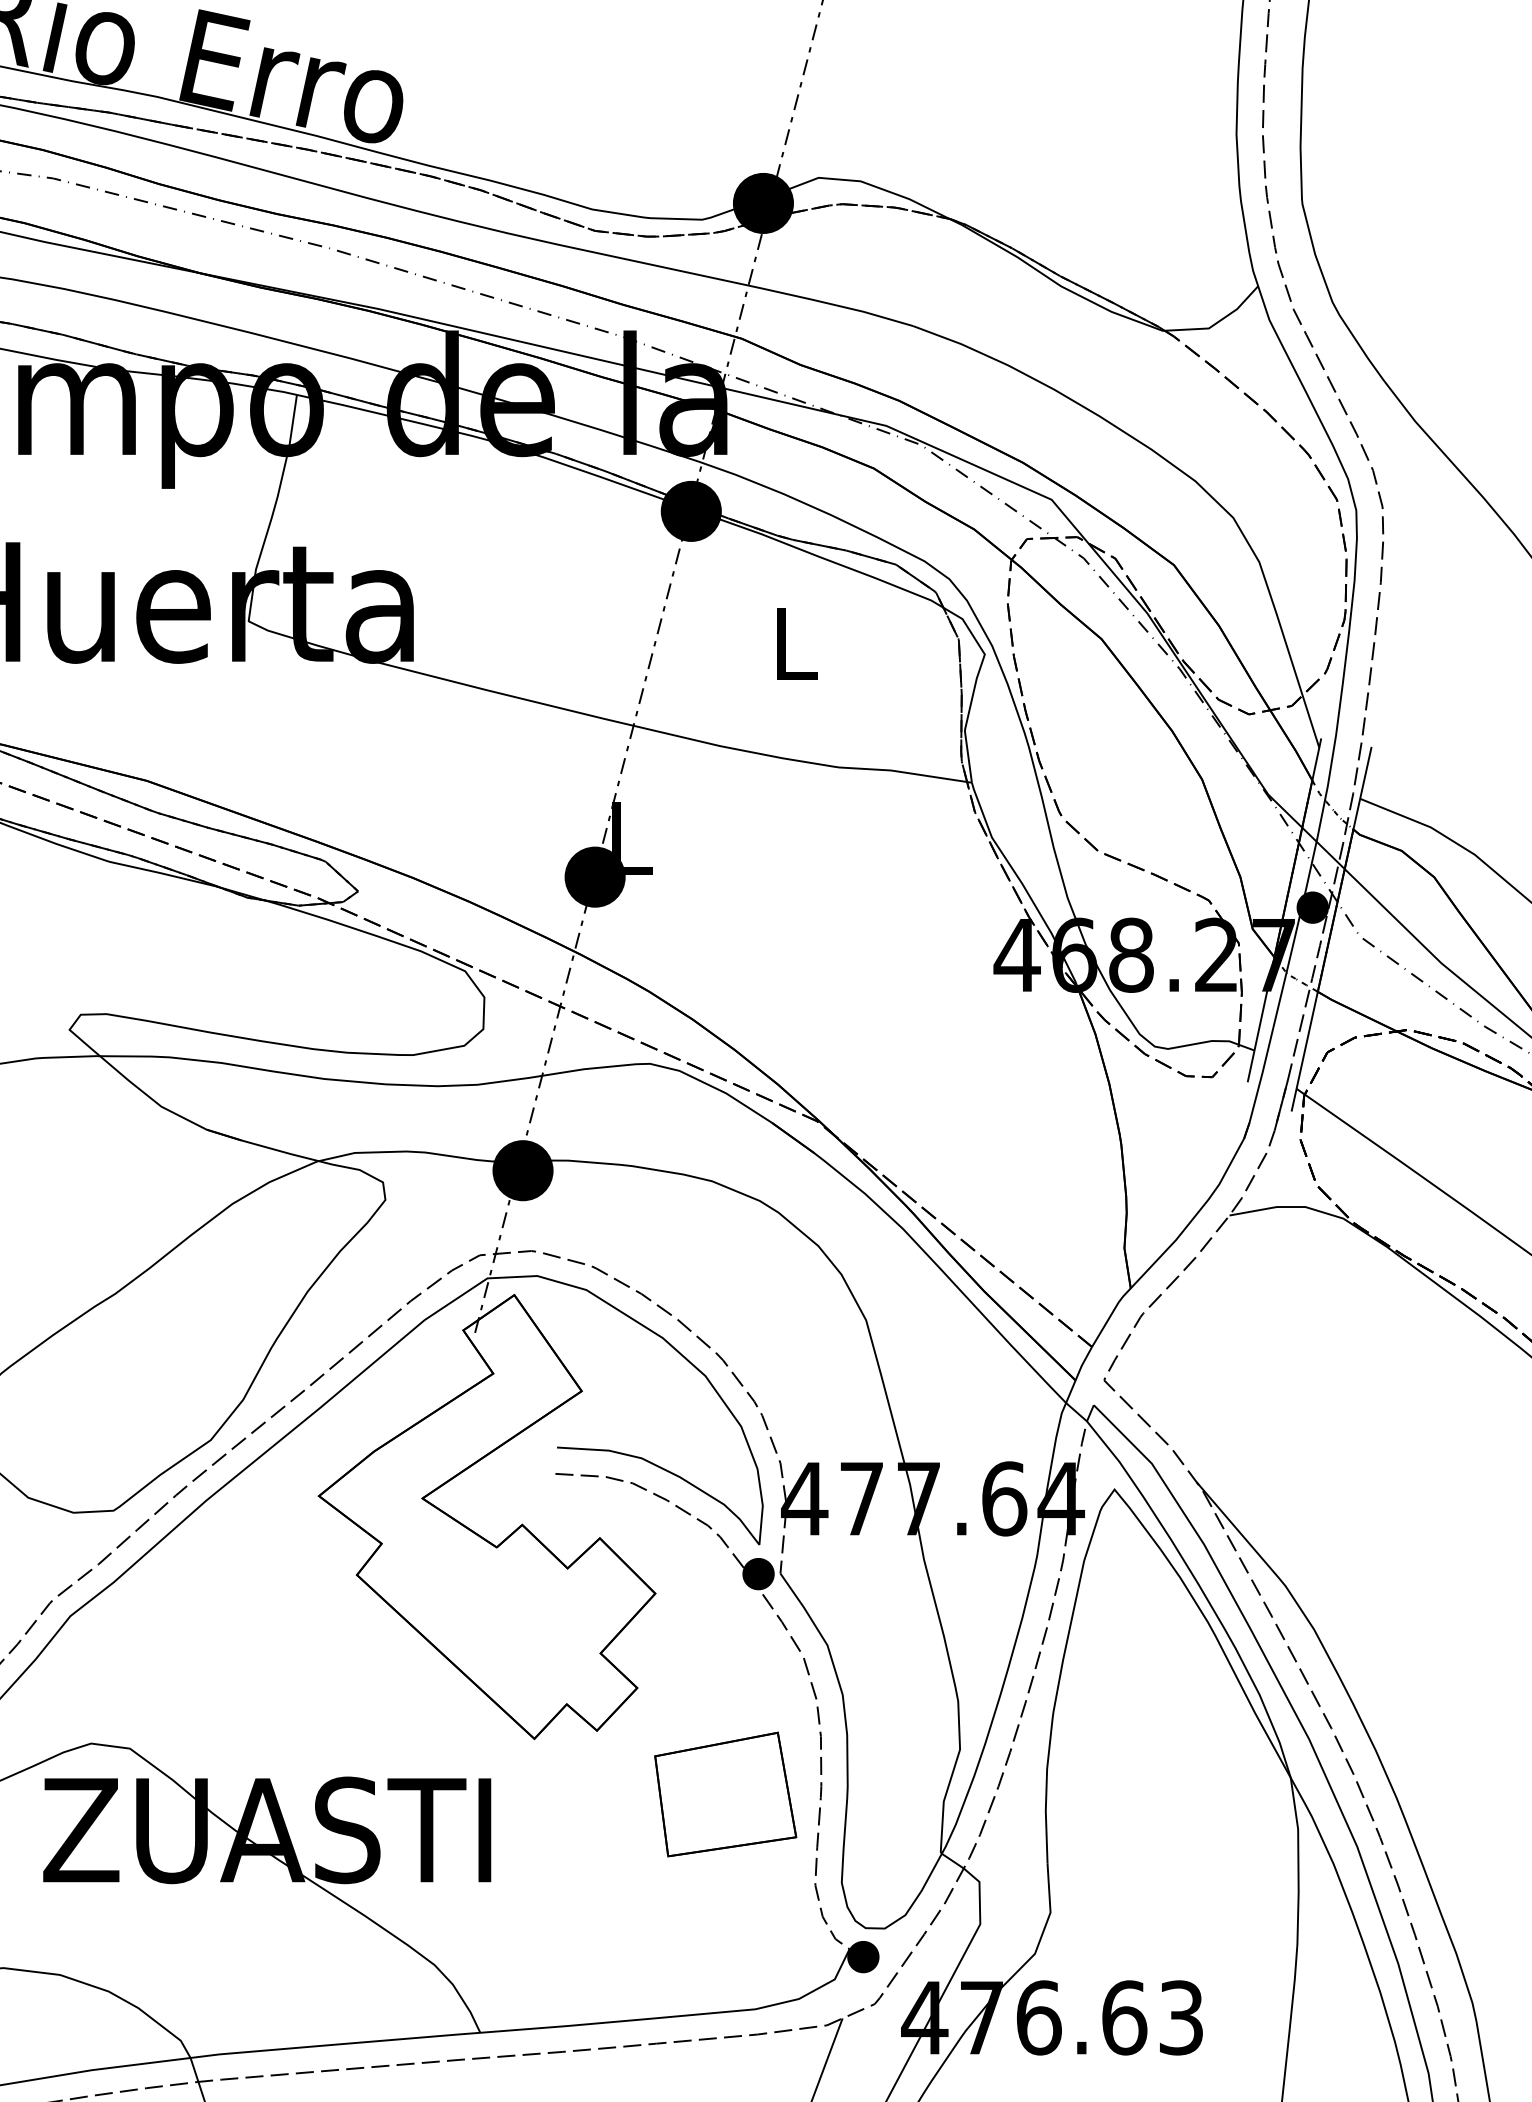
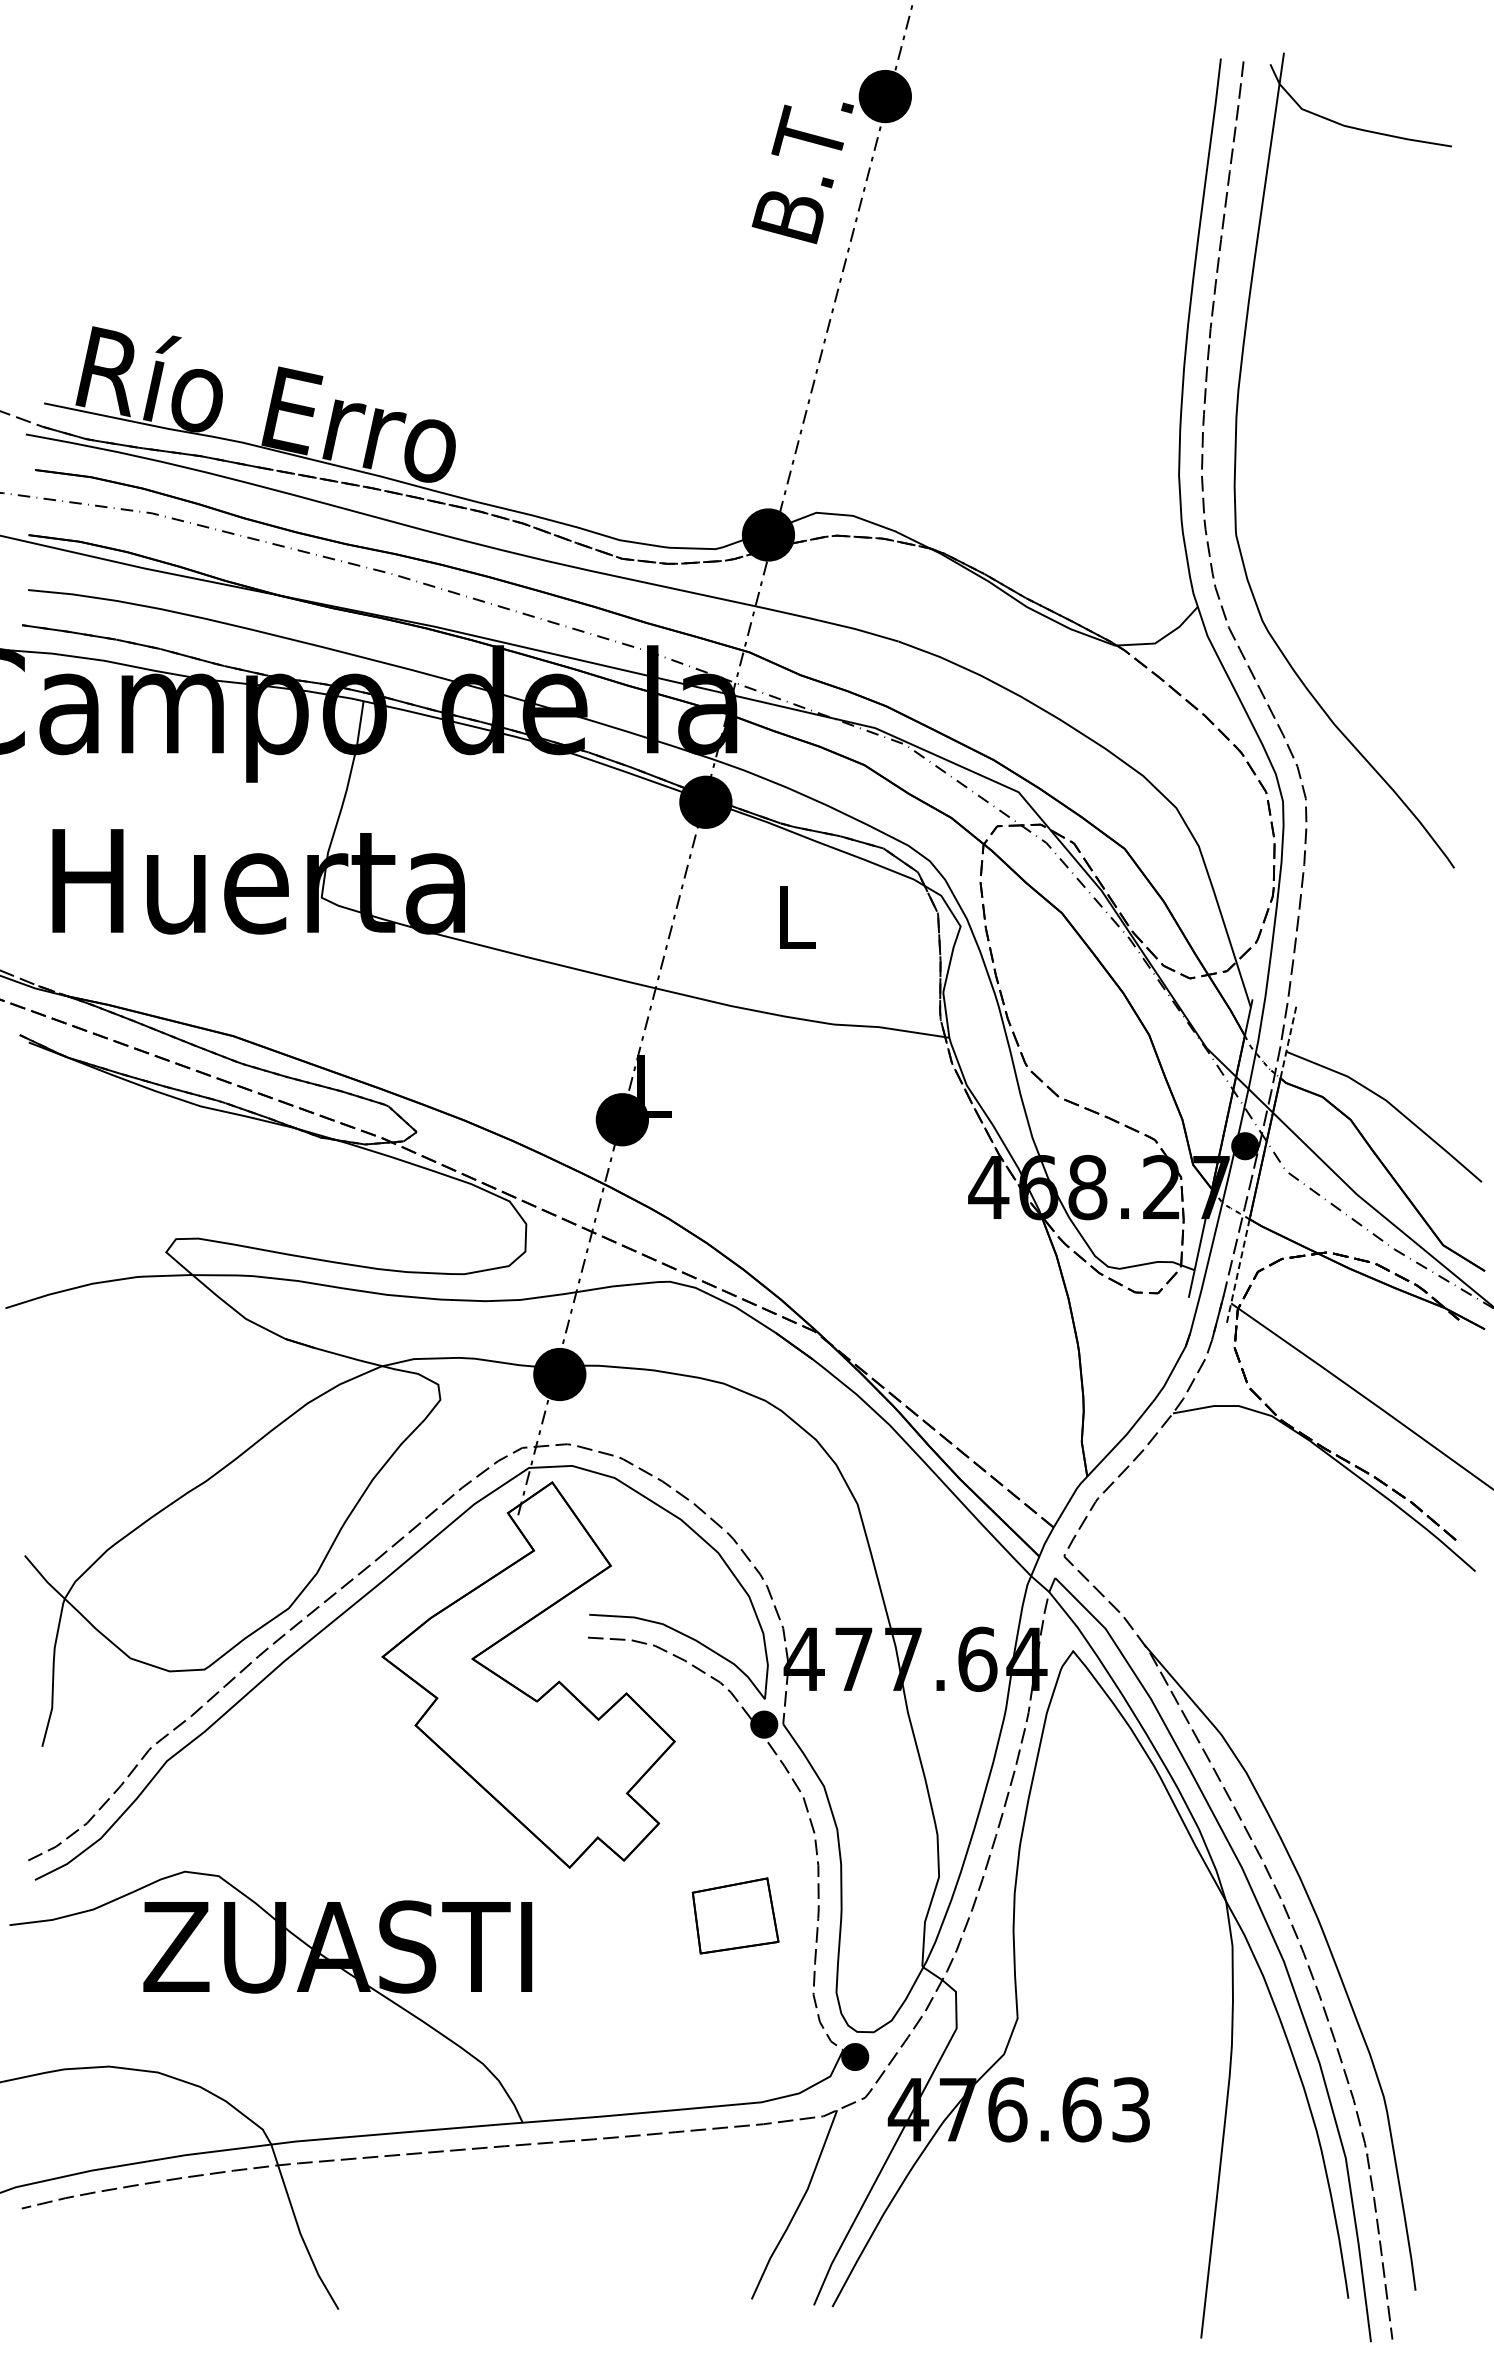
line: (1362, 788) -> (1288, 1042), solid -> dashed
line: (1305, 1052) -> (1238, 1271), solid -> dashed
part: (725, 1794) -> (735, 1915), size x0.7

